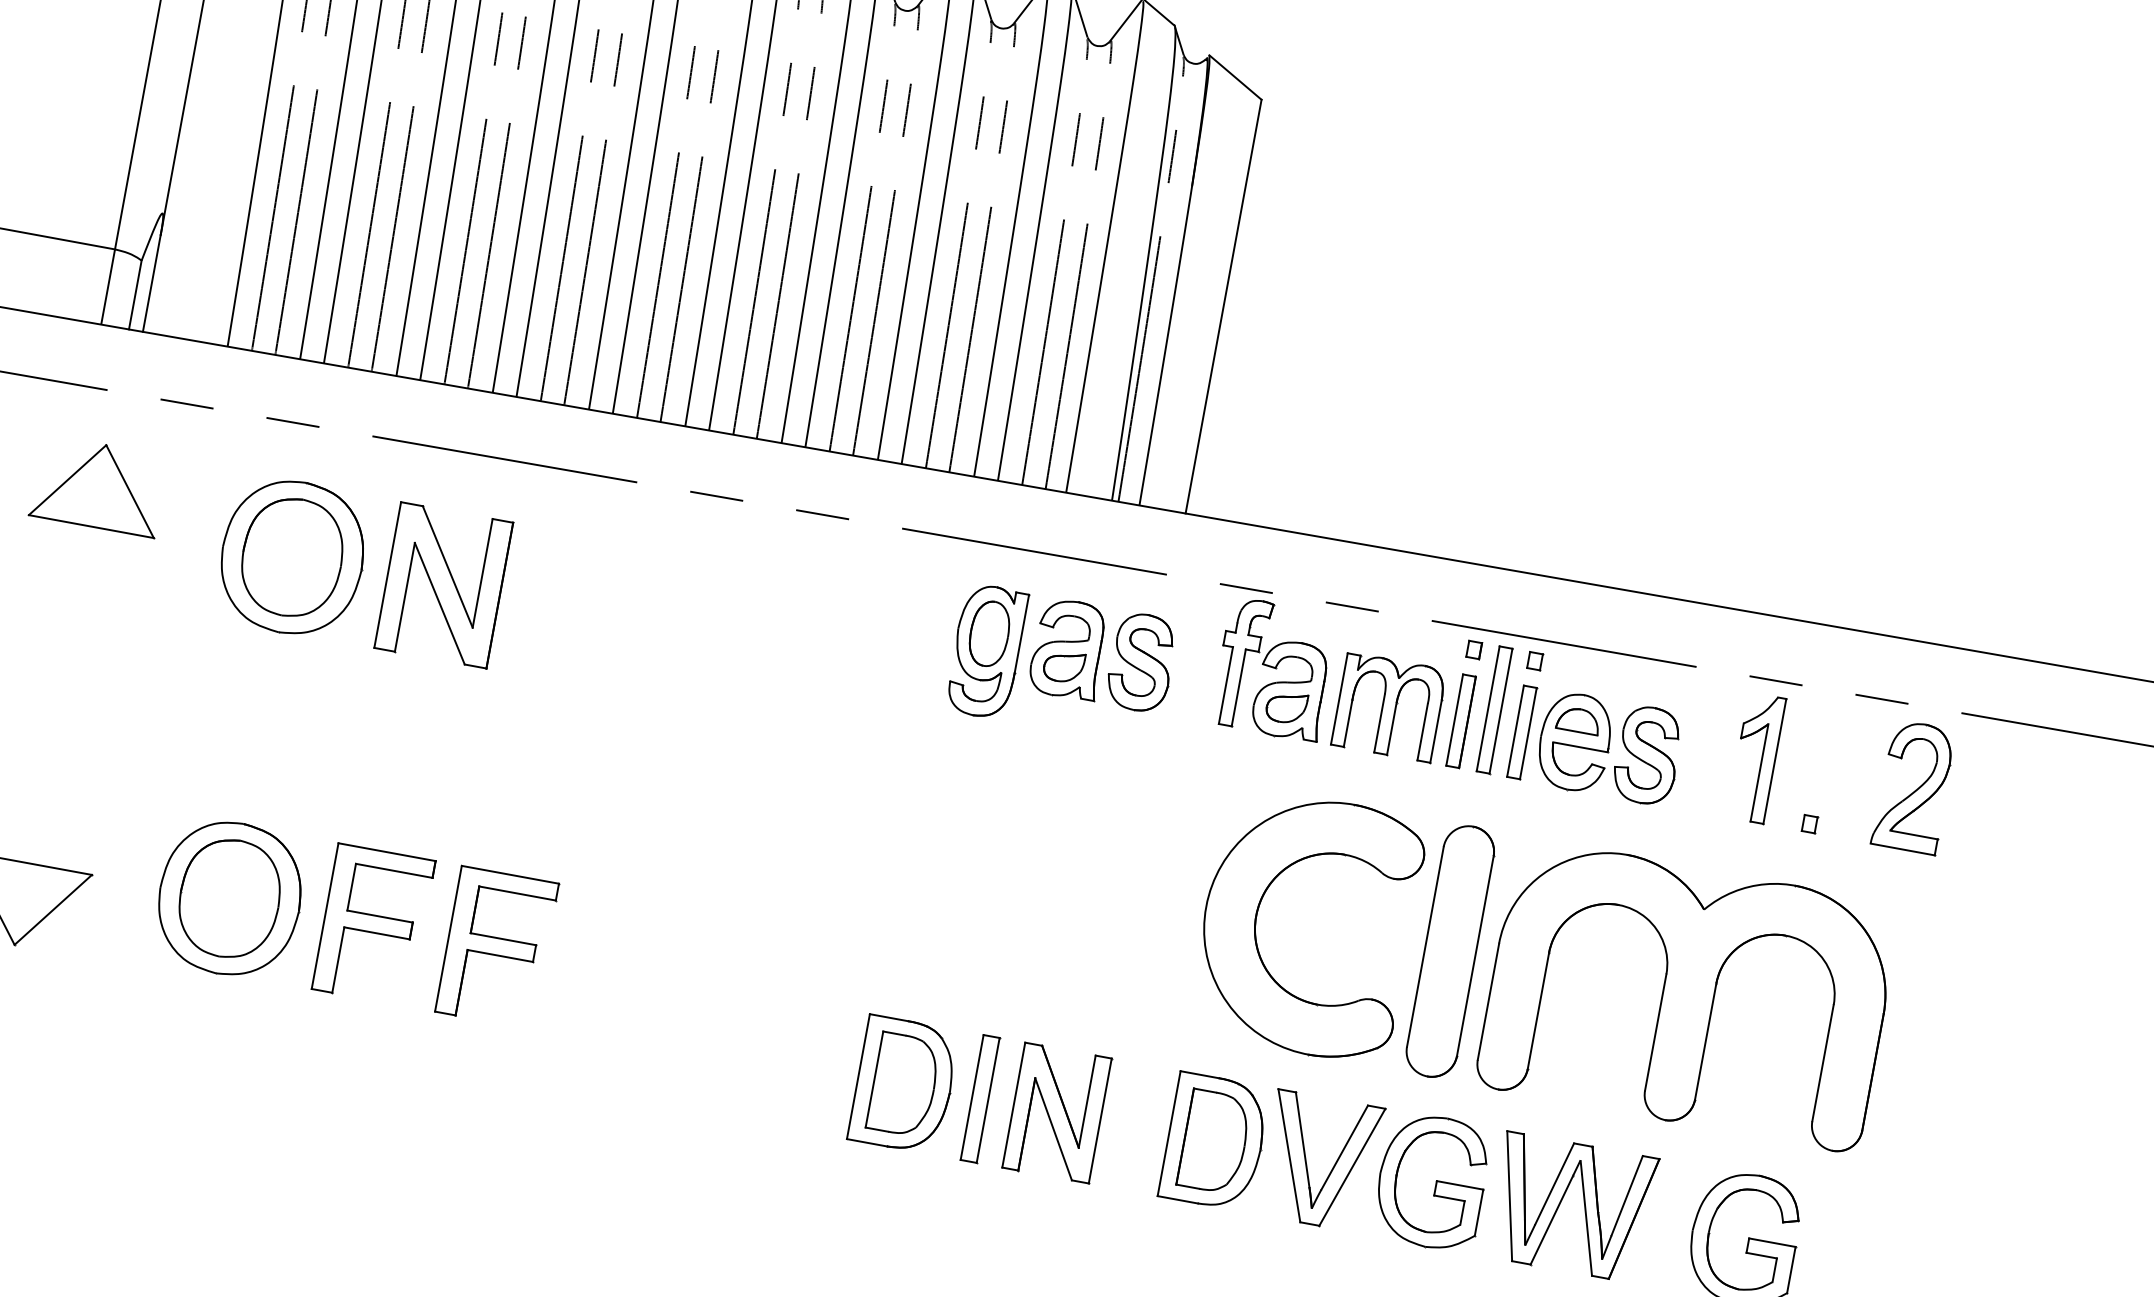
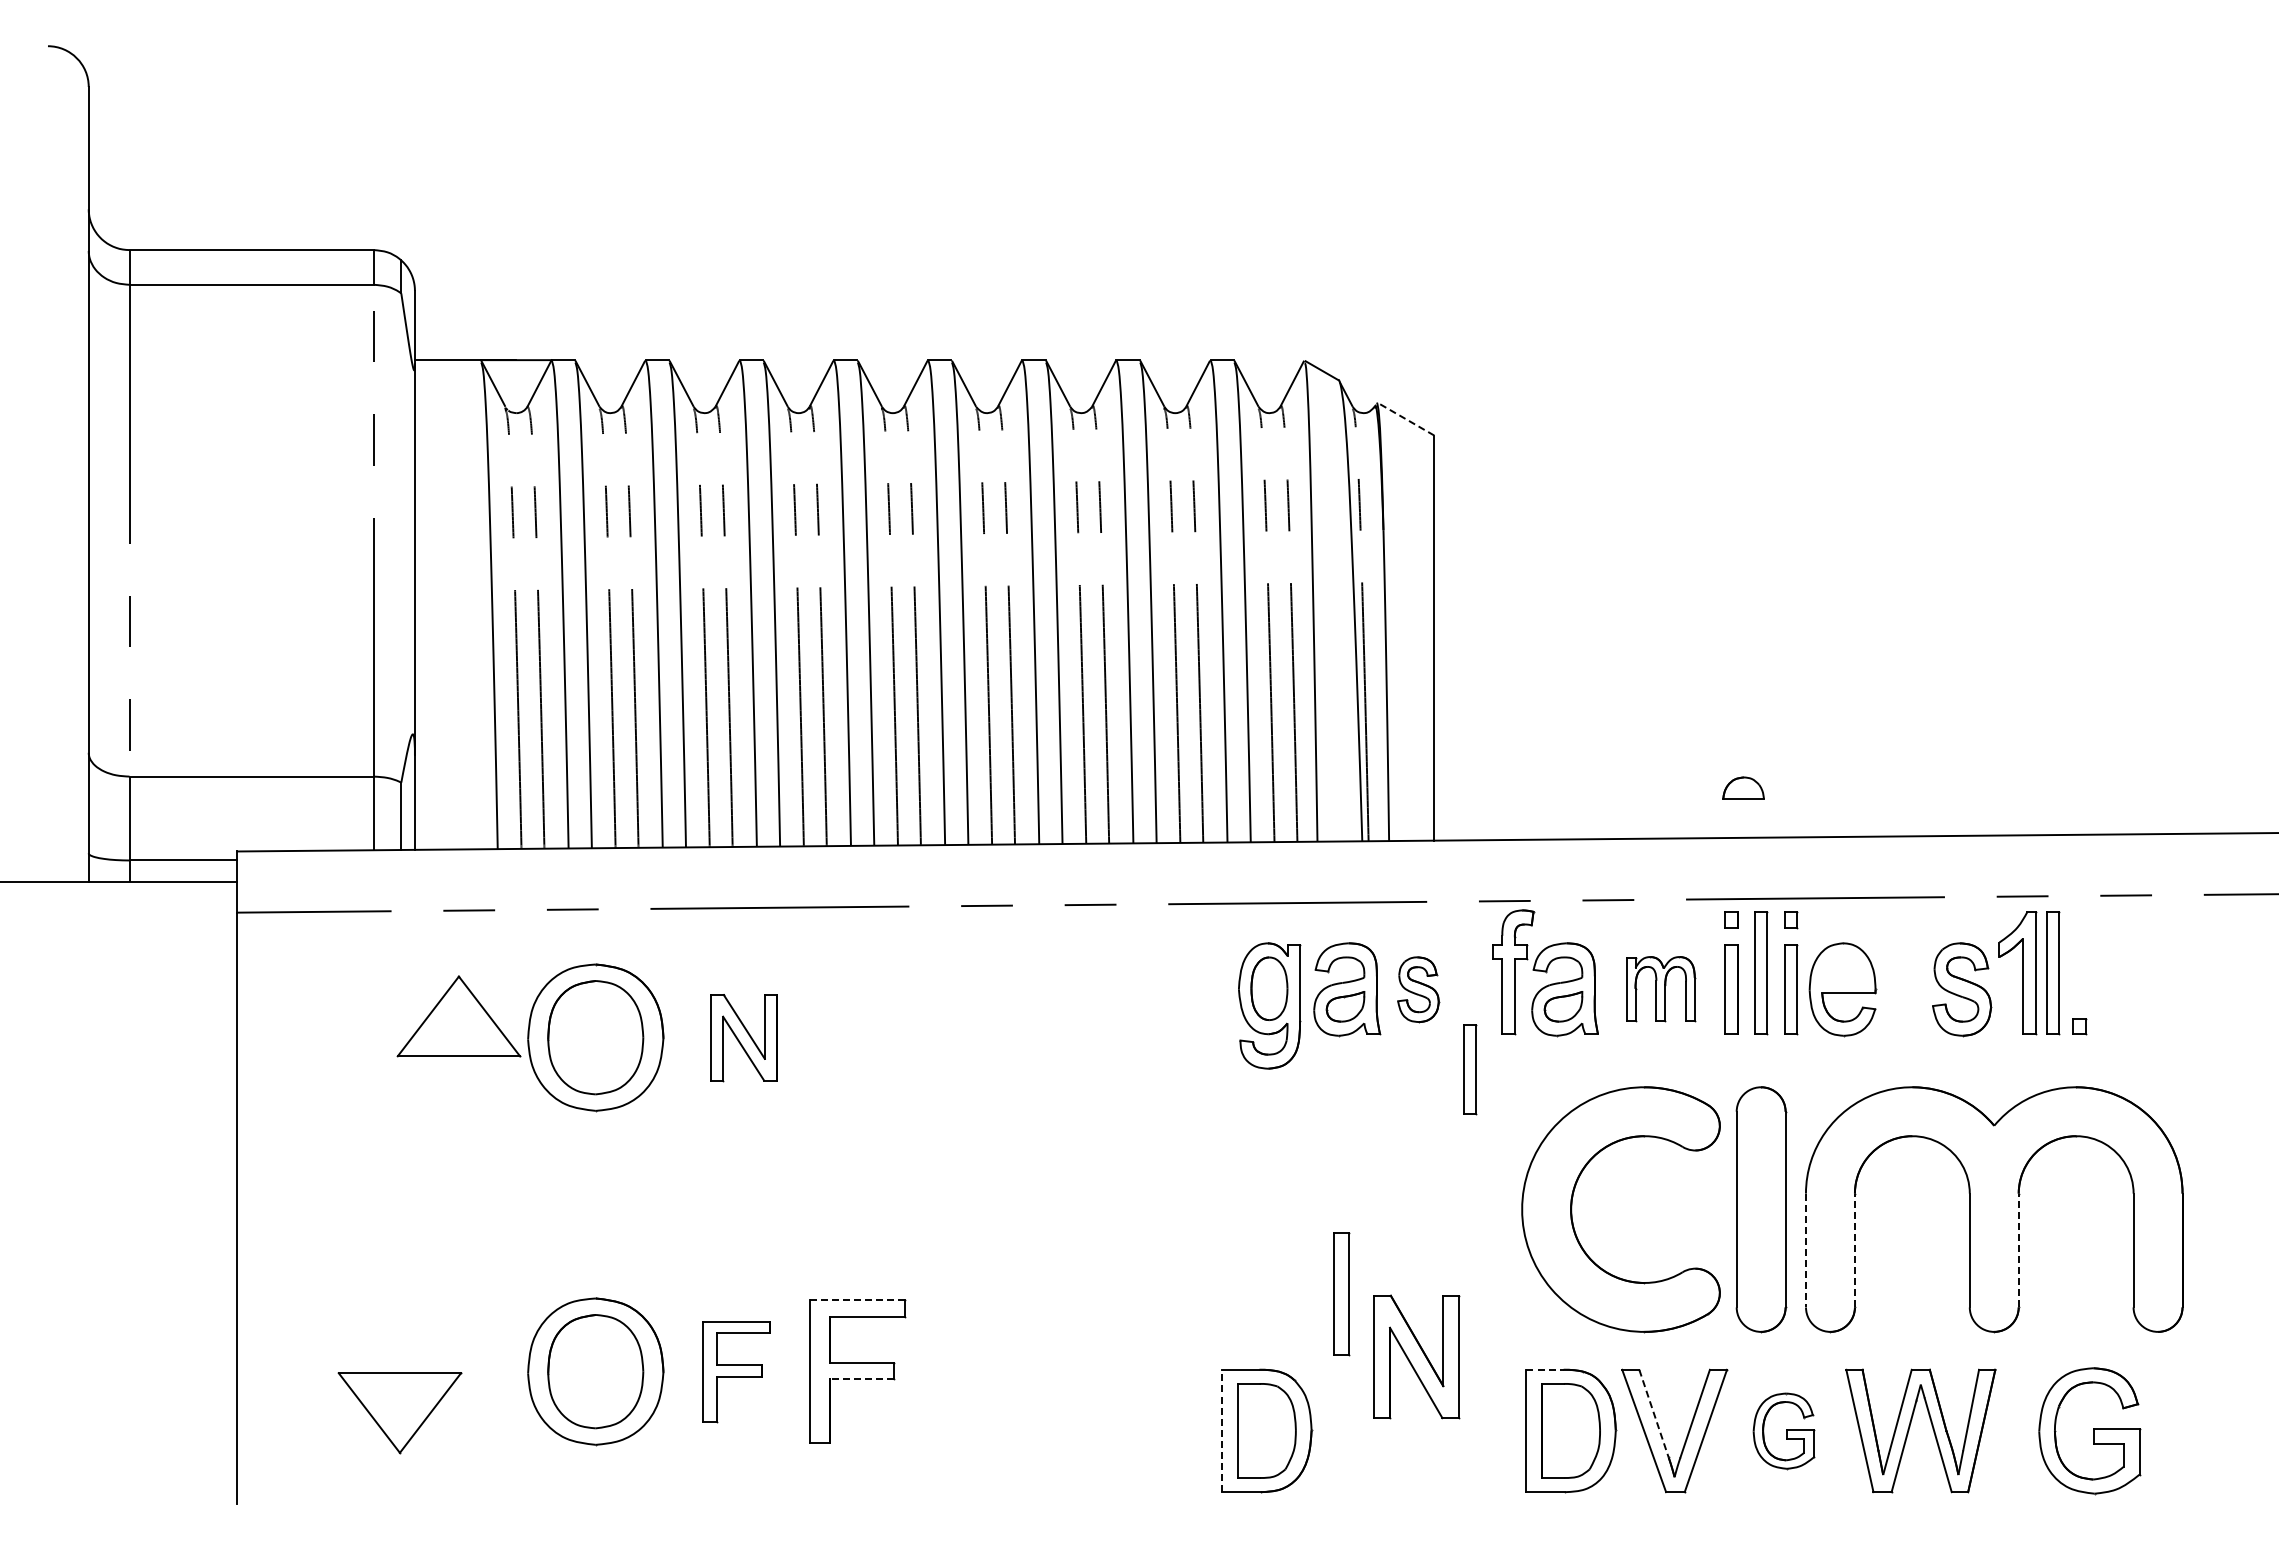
line: (1235, 76) -> (1405, 418), solid -> dashed
part: (98, 485) -> (458, 1016), moved
part: (443, 585) -> (743, 1037), size x0.6
part: (1141, 662) -> (1418, 989), size x0.7
part: (1388, 706) -> (1660, 988), size x0.7
part: (1578, 719) -> (1743, 787), moved
part: (1179, 754) -> (1470, 1069), added
part: (1648, 755) -> (1962, 989), moved
part: (1793, 765) -> (2053, 973), added
part: (1913, 787) -> (2171, 973), removed
line: (510, 875) -> (857, 1300), solid -> dashed
part: (373, 924) -> (736, 1371), size x0.7
line: (499, 955) -> (861, 1378), solid -> dashed
line: (1488, 1001) -> (1806, 1250), solid -> dashed
line: (1538, 1010) -> (1854, 1250), solid -> dashed
line: (1705, 1041) -> (2018, 1250), solid -> dashed
line: (1200, 1074) -> (1545, 1369), solid -> dashed
line: (858, 1076) -> (1222, 1430), solid -> dashed
part: (980, 1099) -> (1341, 1294), moved
part: (1056, 1112) -> (1416, 1356), moved
line: (1303, 1140) -> (1654, 1414), solid -> dashed
part: (1431, 1182) -> (1783, 1431), size x0.6

